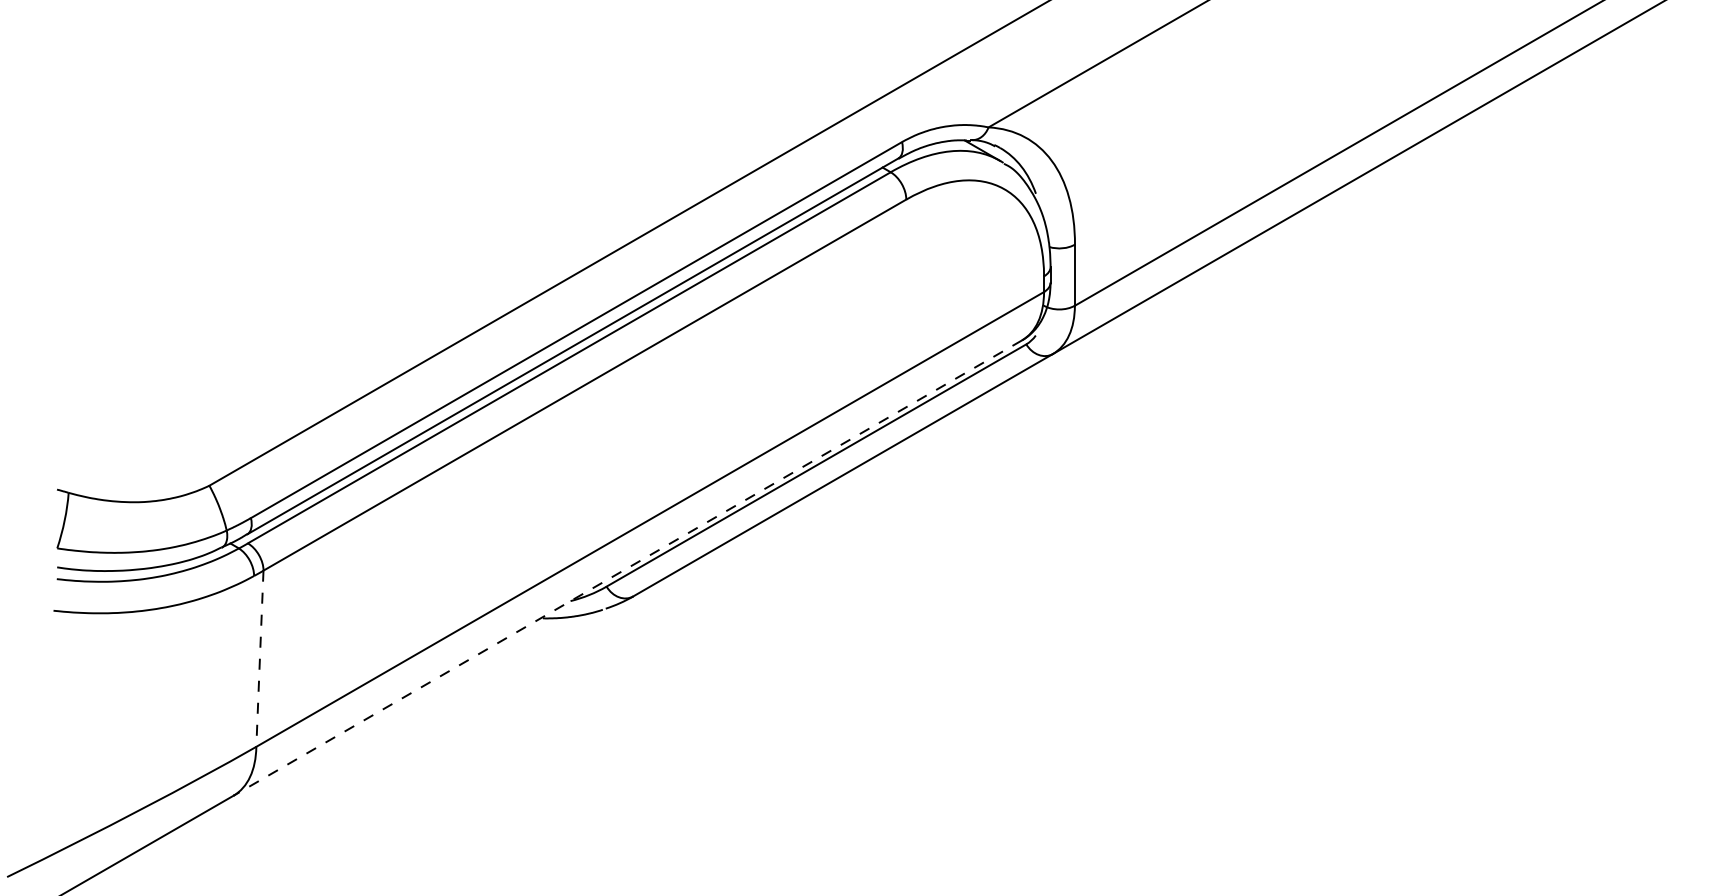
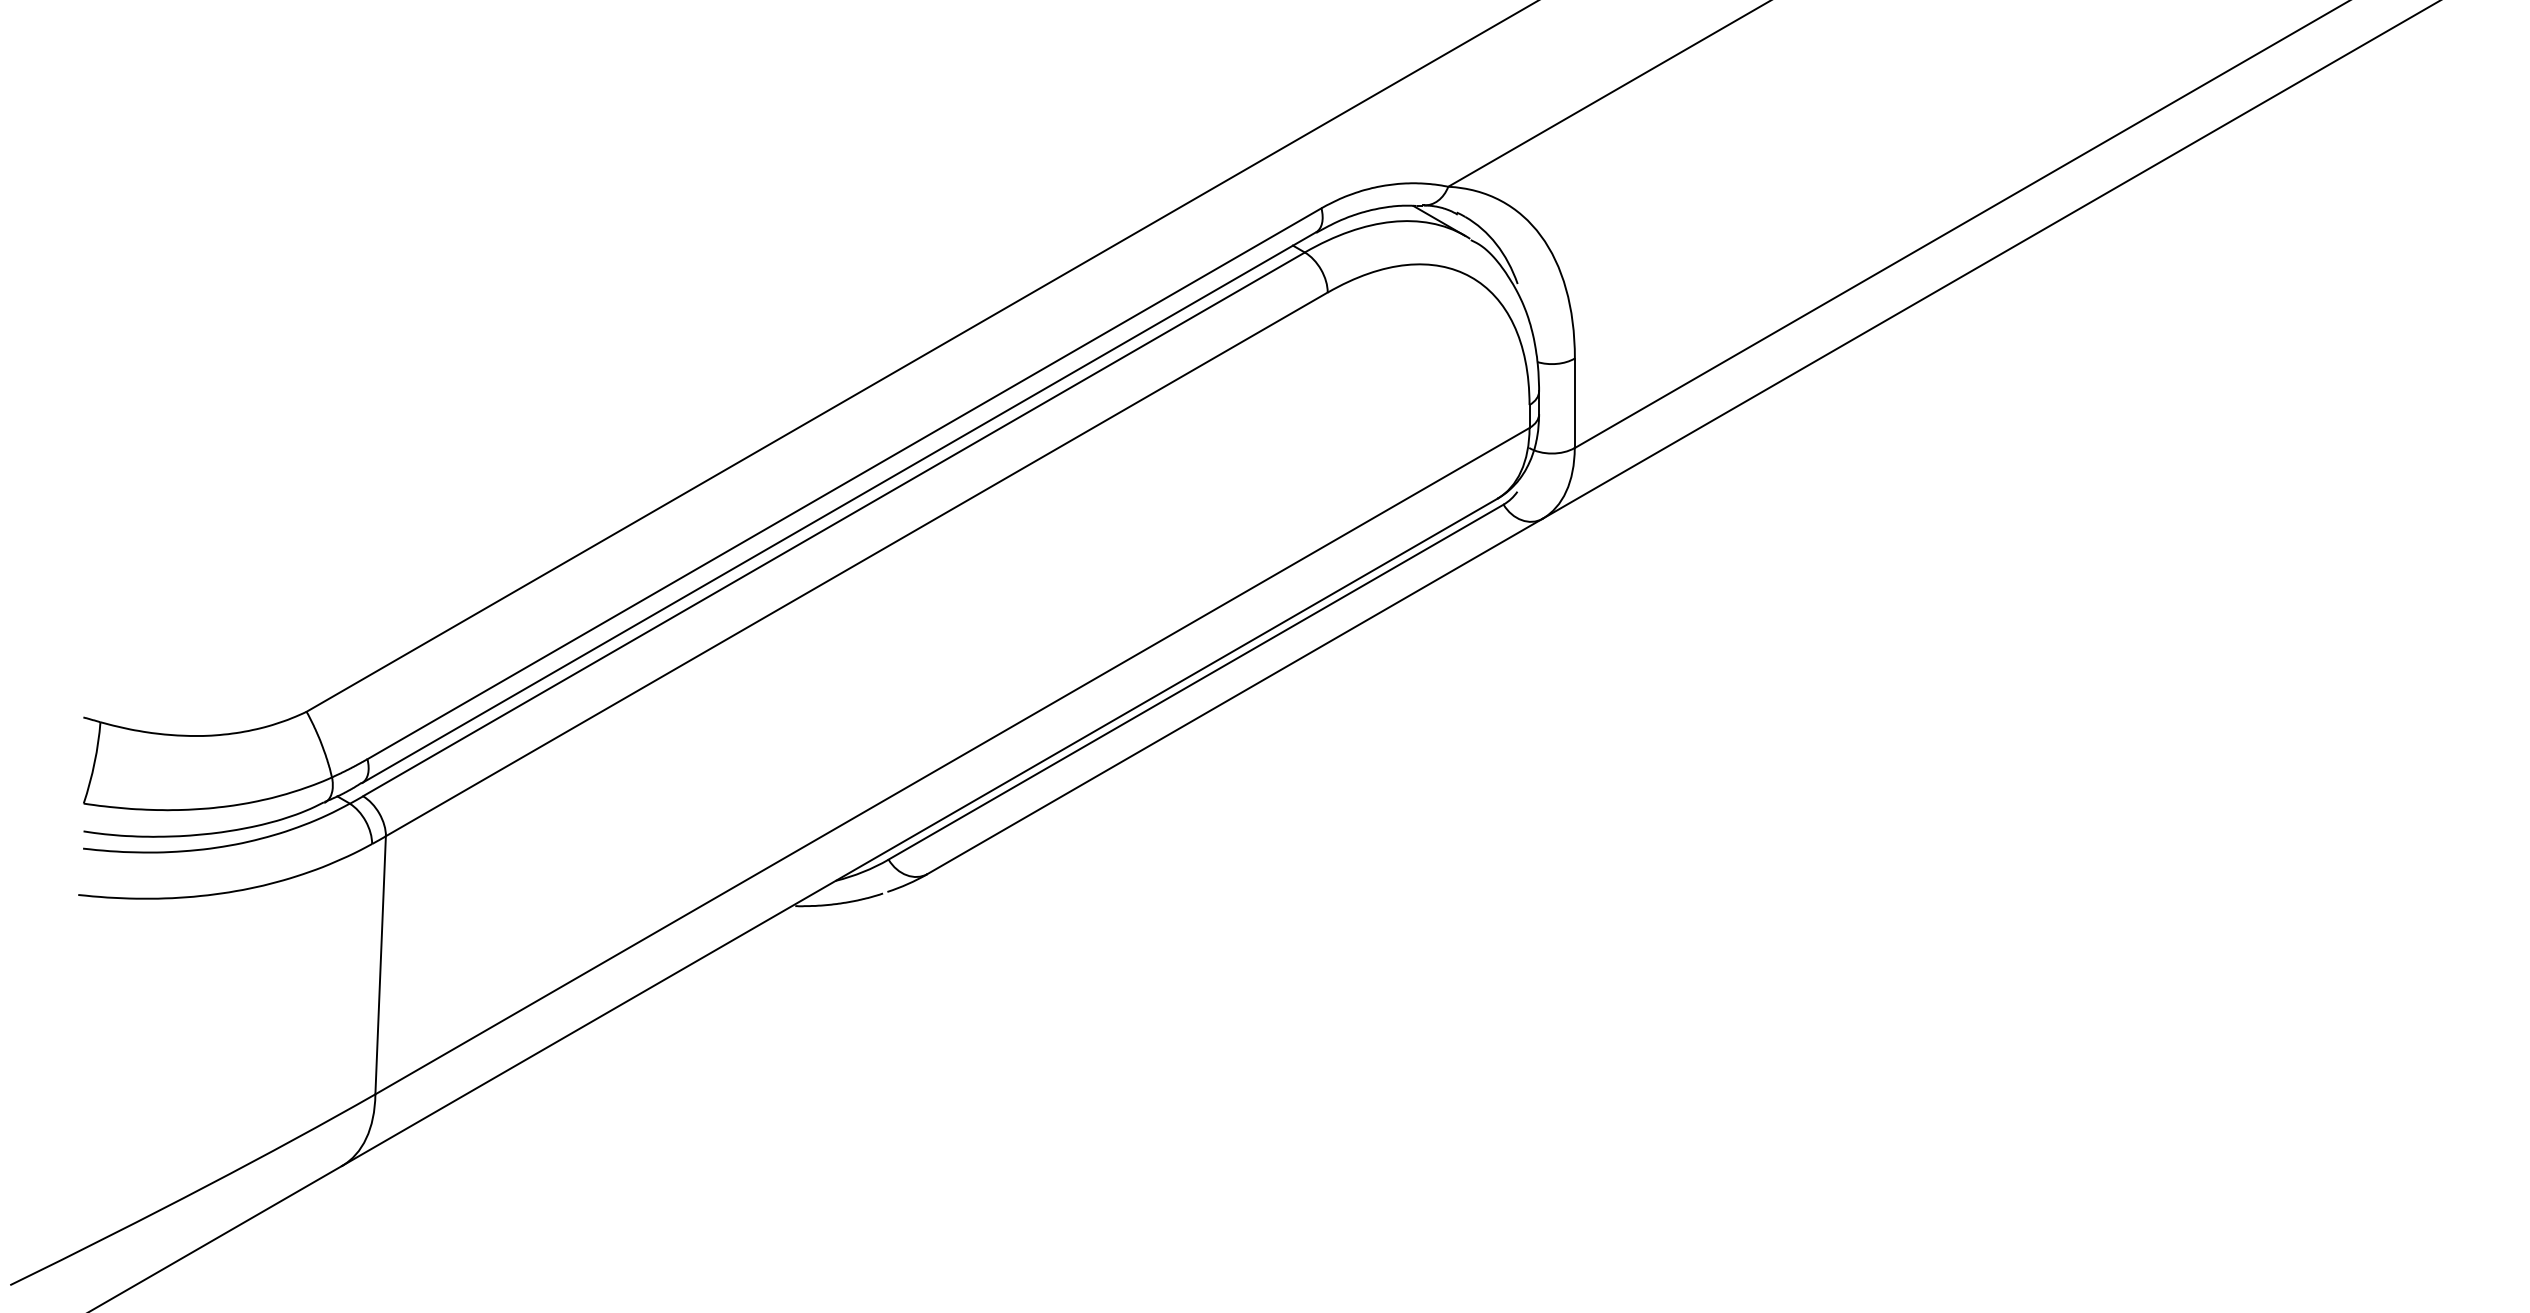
line: (627, 568) -> (919, 833), dashed -> solid
line: (259, 659) -> (380, 966), dashed -> solid

